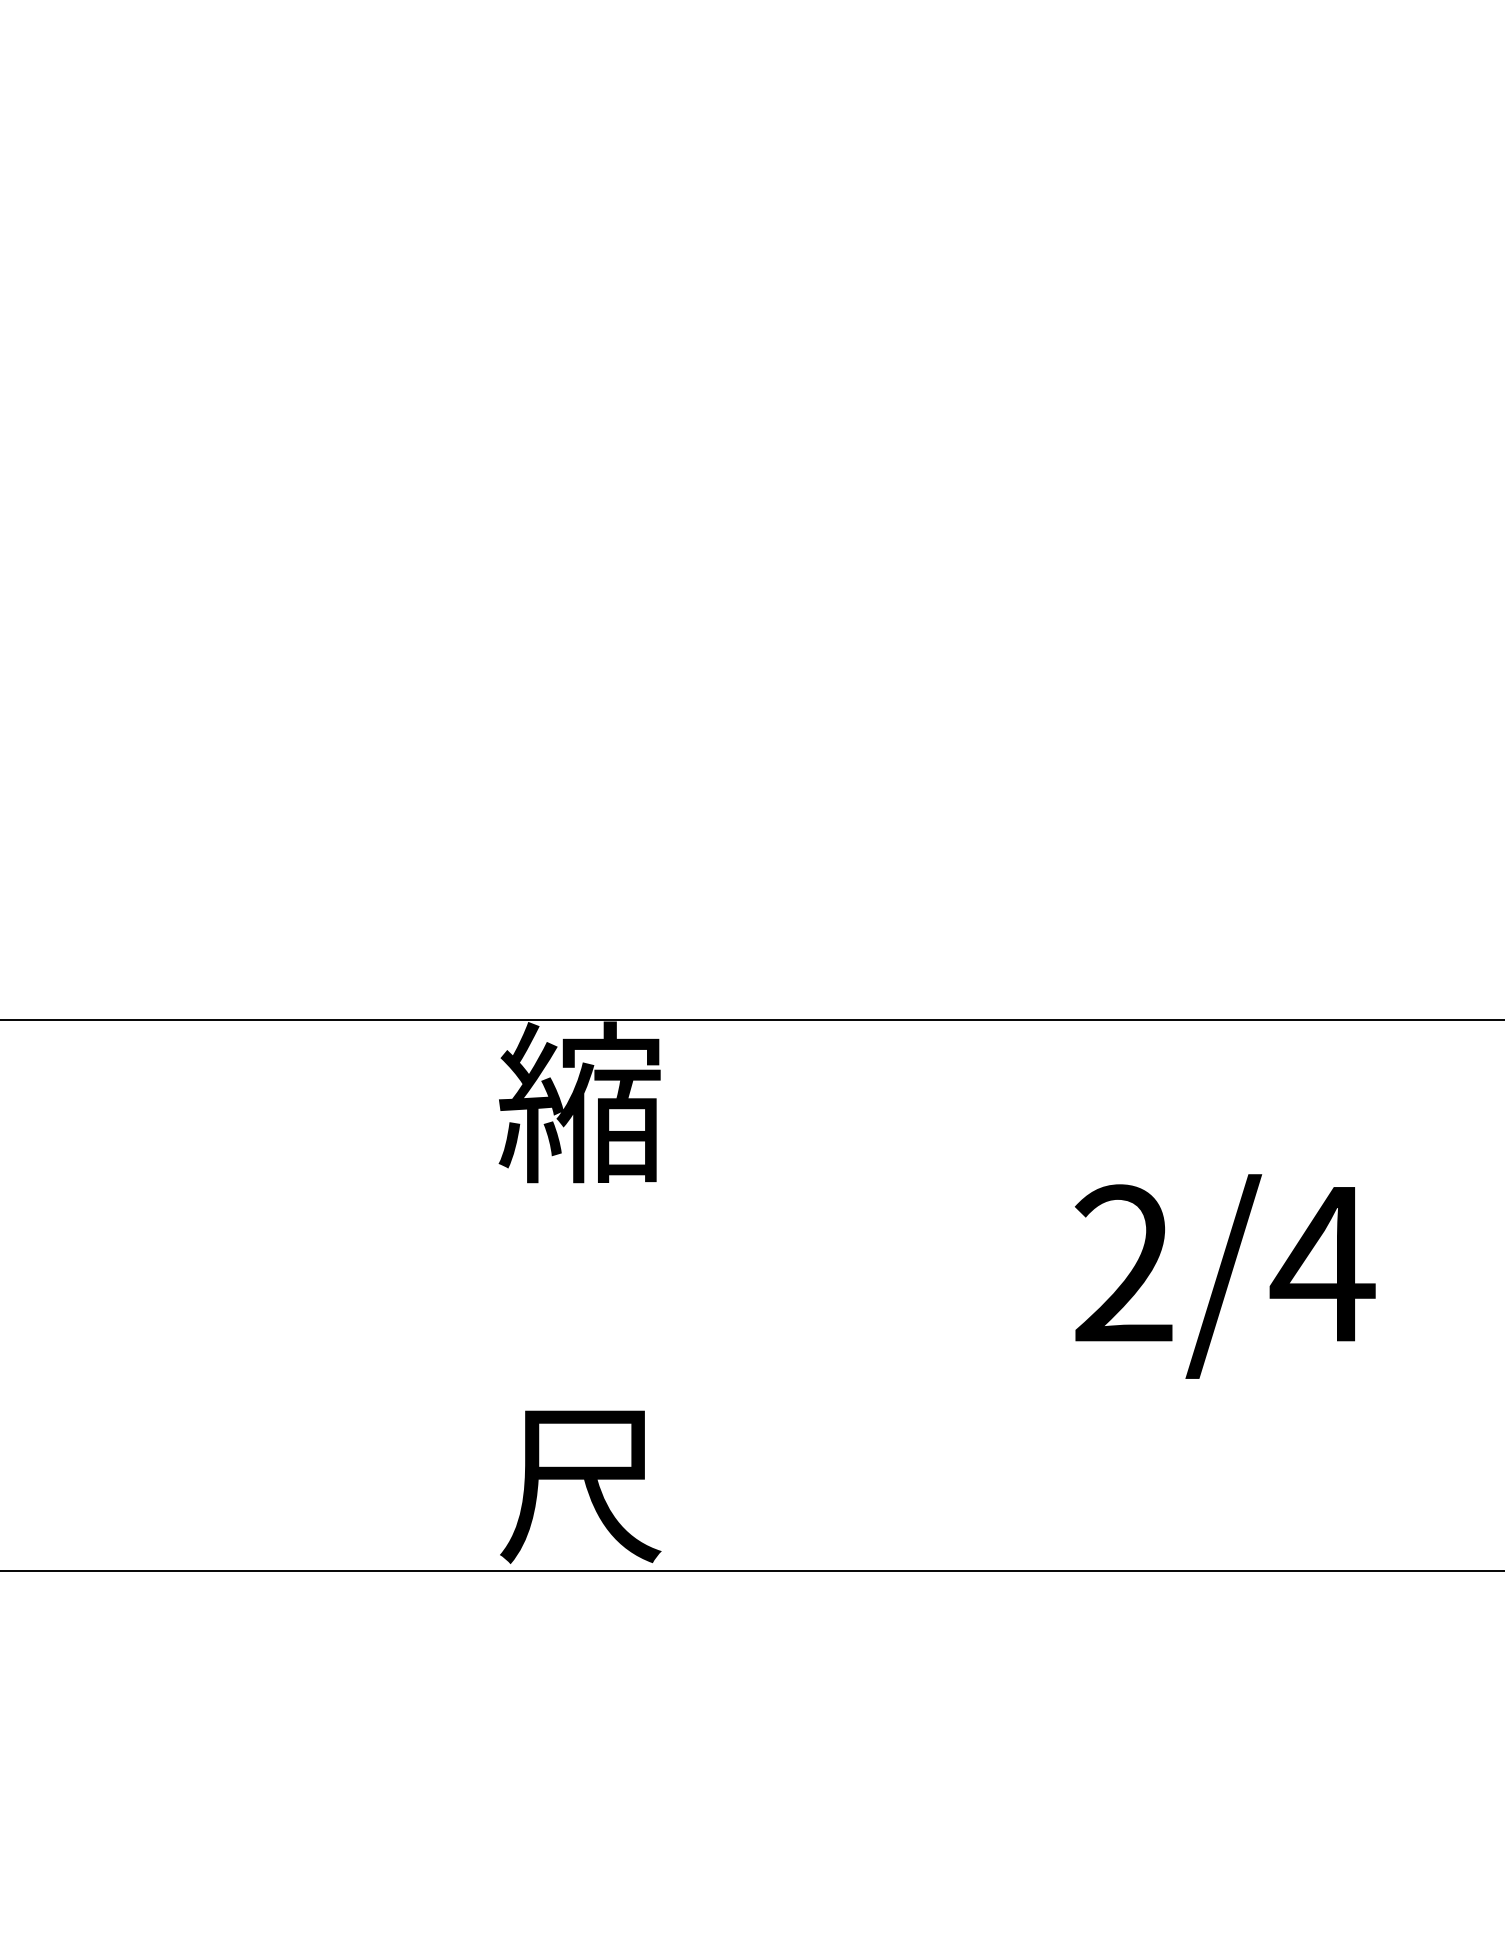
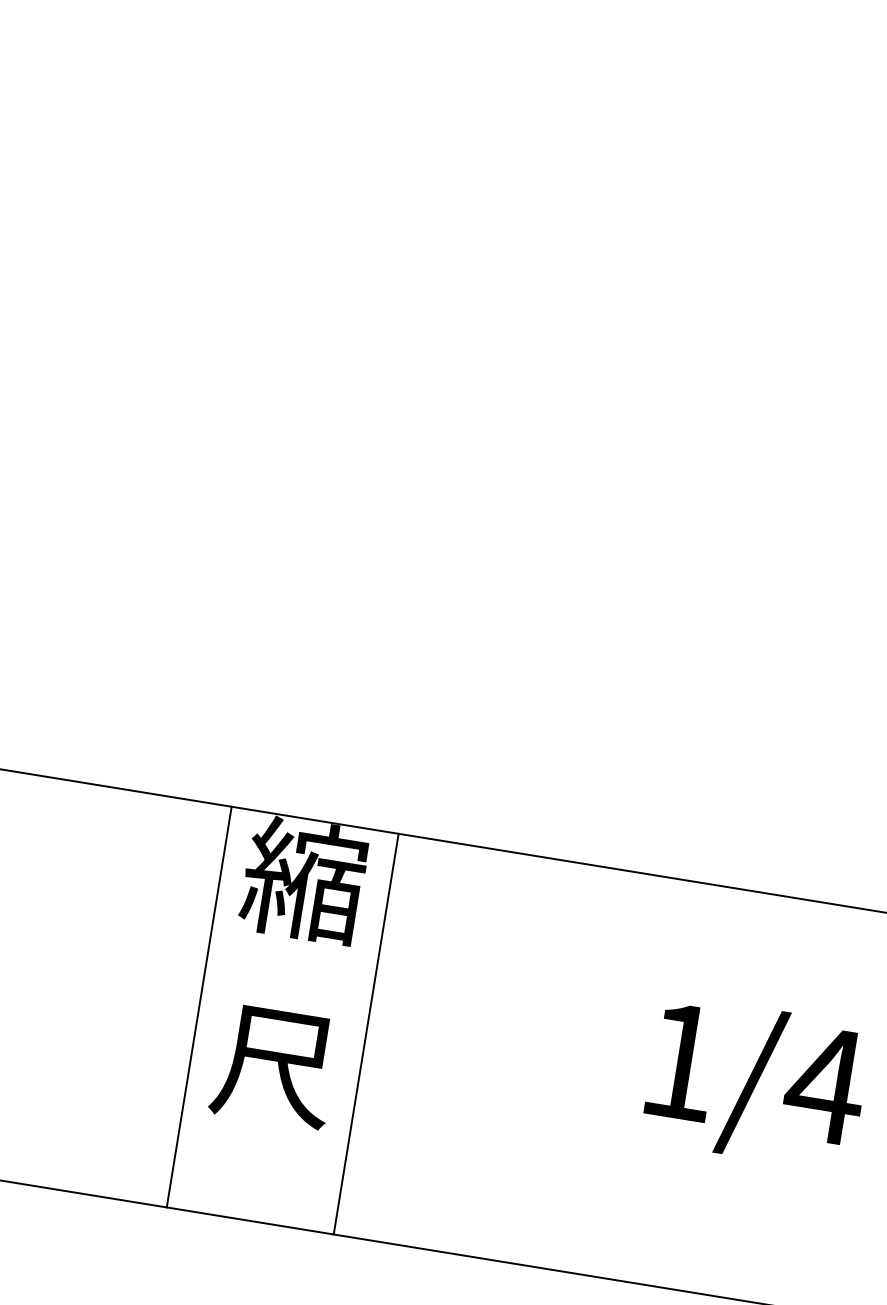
text: (1123, 1262) -> (680, 1060), 2/4 -> 1/4
line: (466, 1294) -> (199, 1006), added
line: (696, 1294) -> (366, 1033), added
text: (580, 1486) -> (274, 1066), moved

